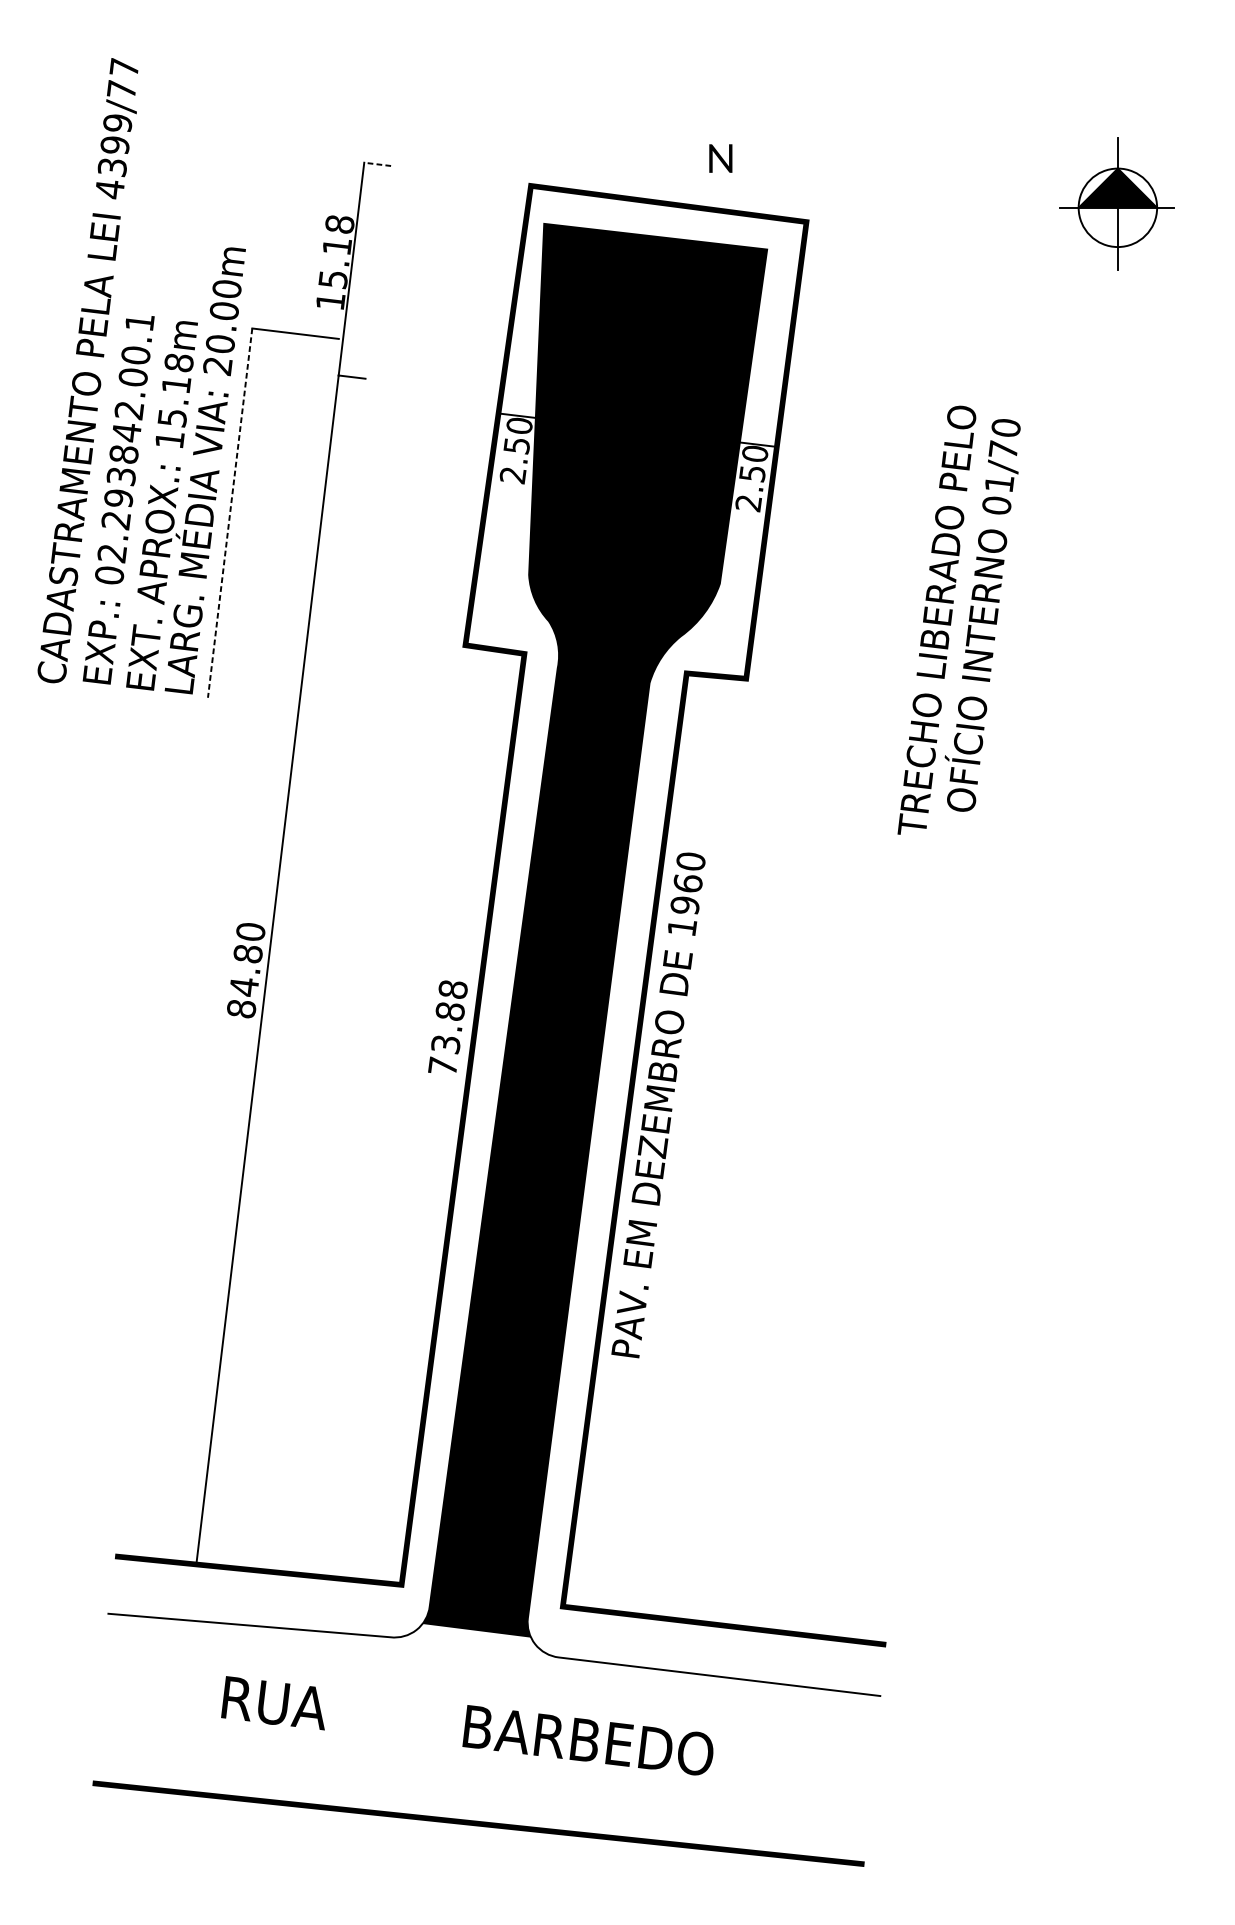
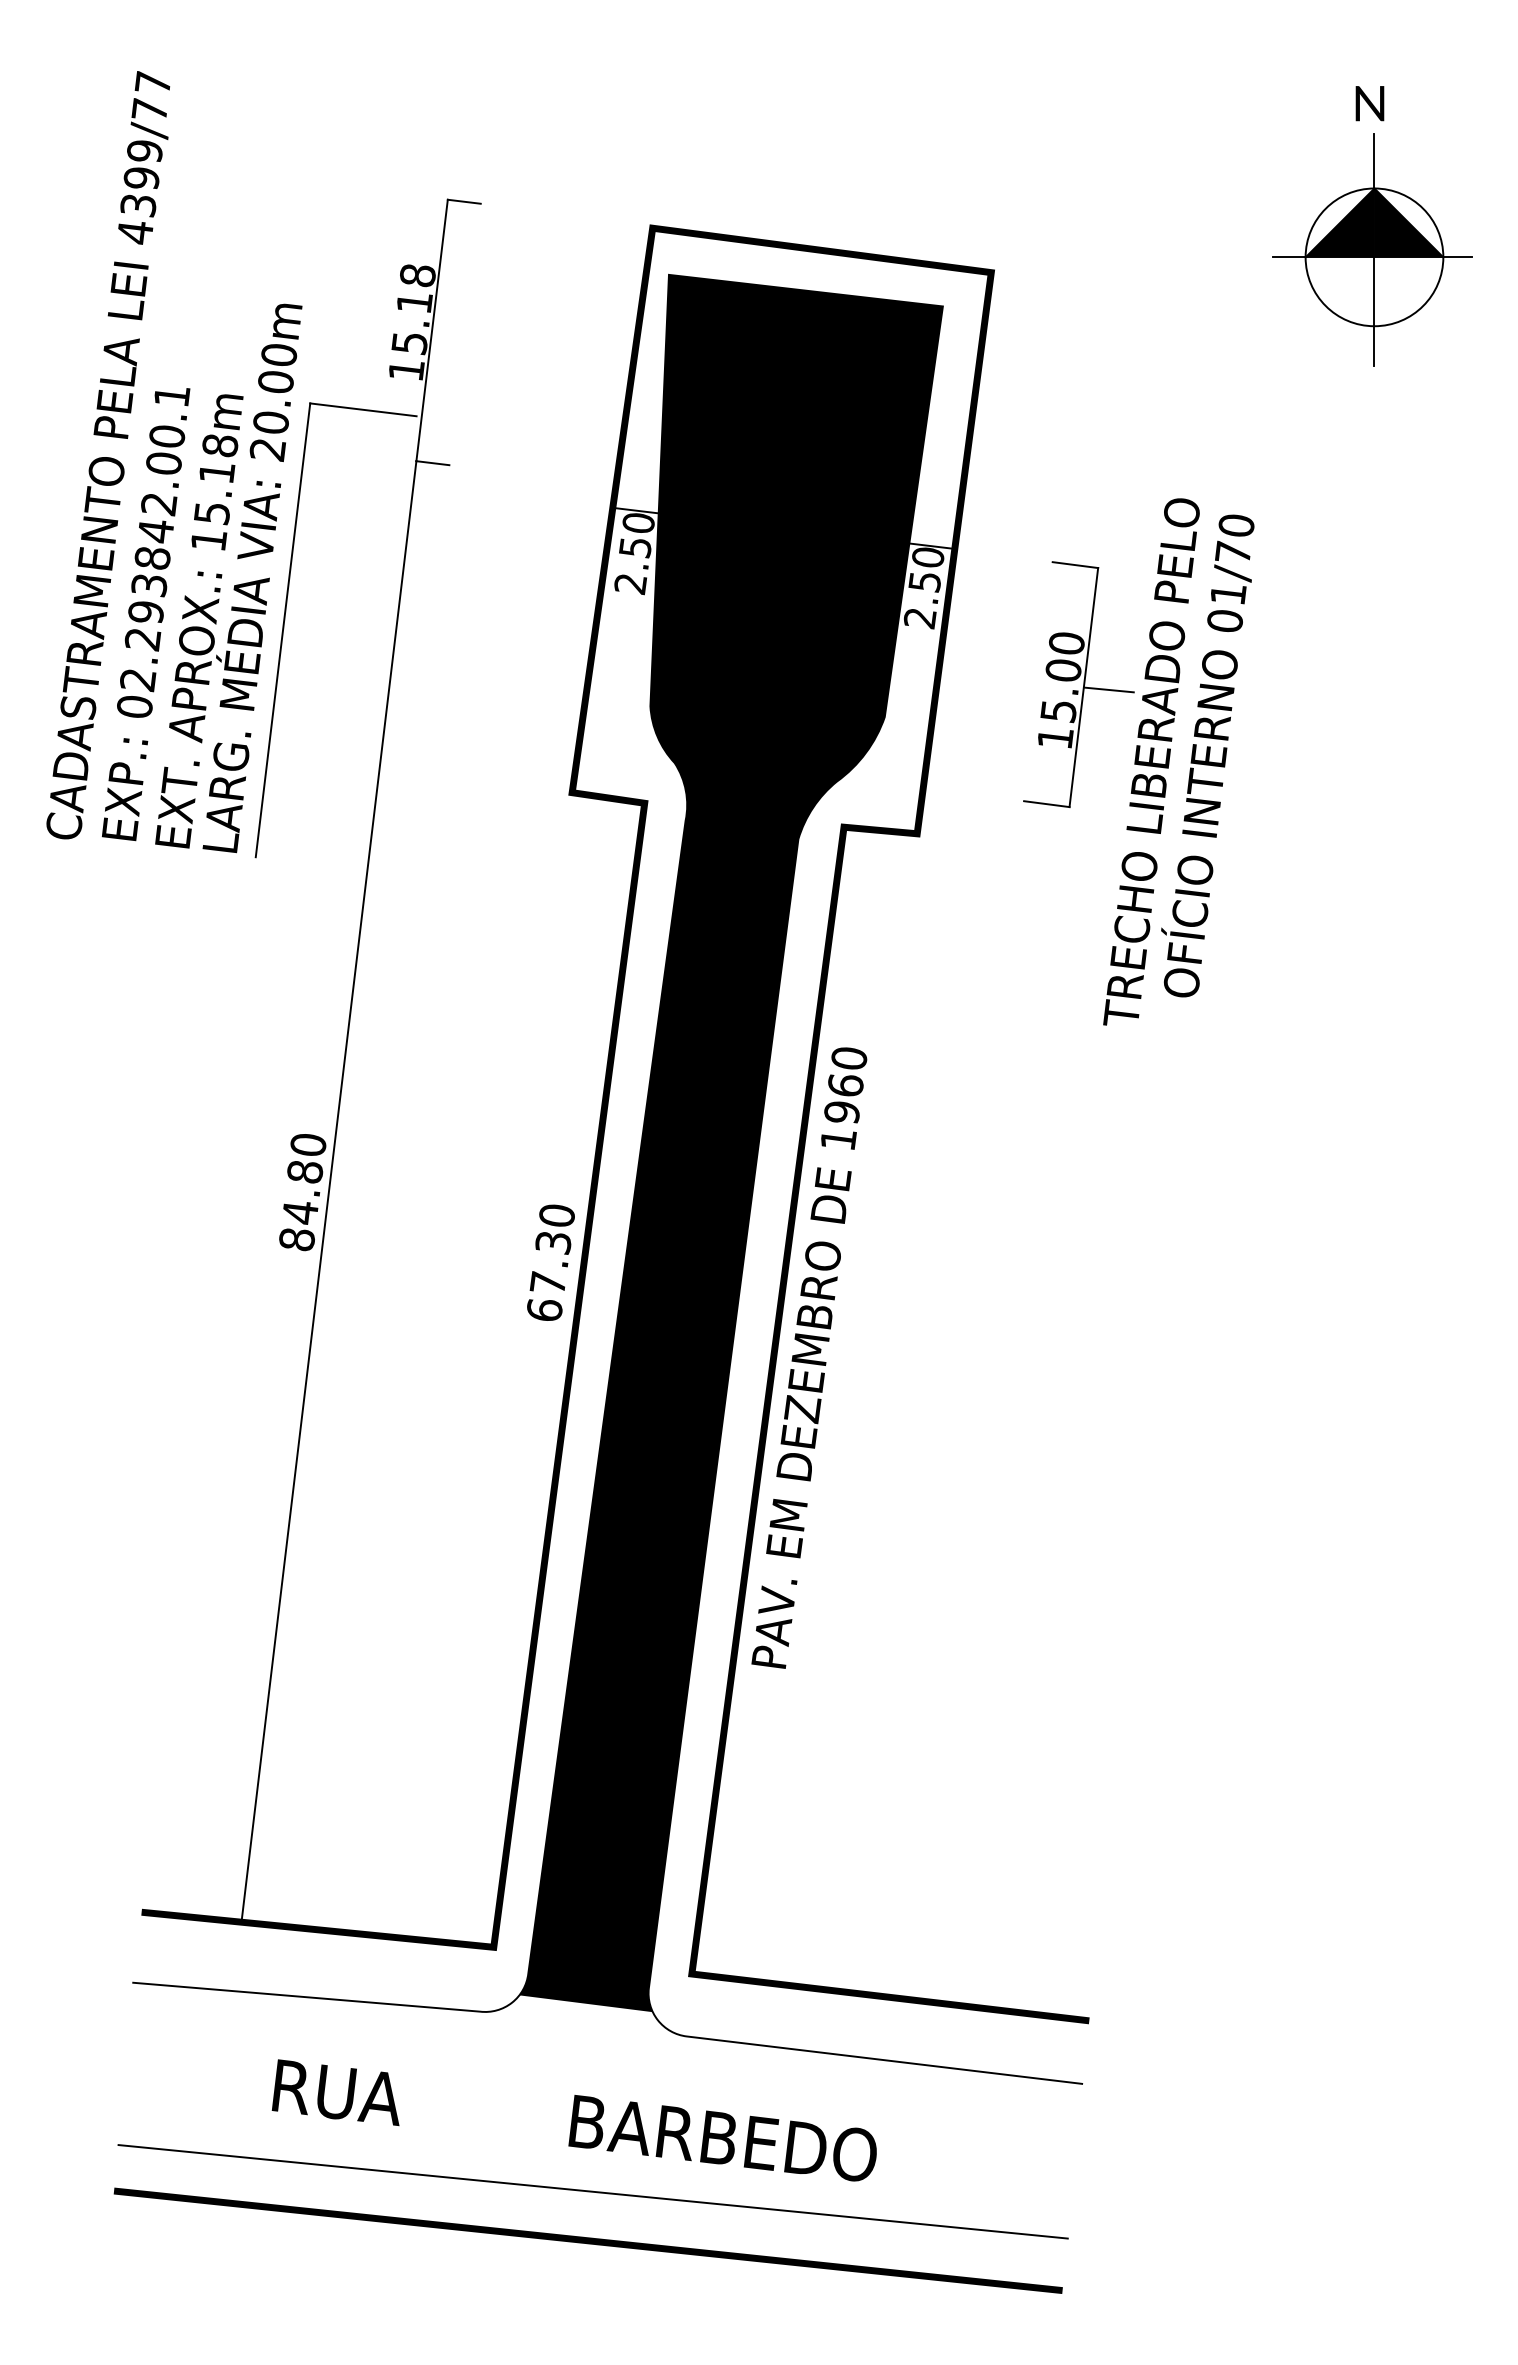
text: (720, 158) -> (1369, 103), moved
line: (377, 164) -> (464, 201), dashed -> solid
part: (1116, 203) -> (1372, 249), size x1.43
line: (230, 513) -> (283, 630), dashed -> solid
part: (877, 557) -> (1078, 684), added
text: (447, 1027) -> (550, 1262), 73.88 -> 67.30
line: (482, 1783) -> (592, 2191), added

